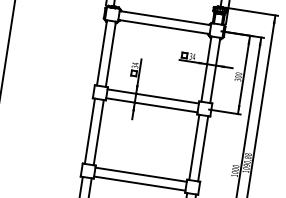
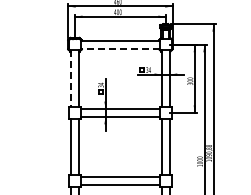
line: (164, 26) -> (120, 48), solid -> dashed
line: (102, 53) -> (71, 79), solid -> dashed

